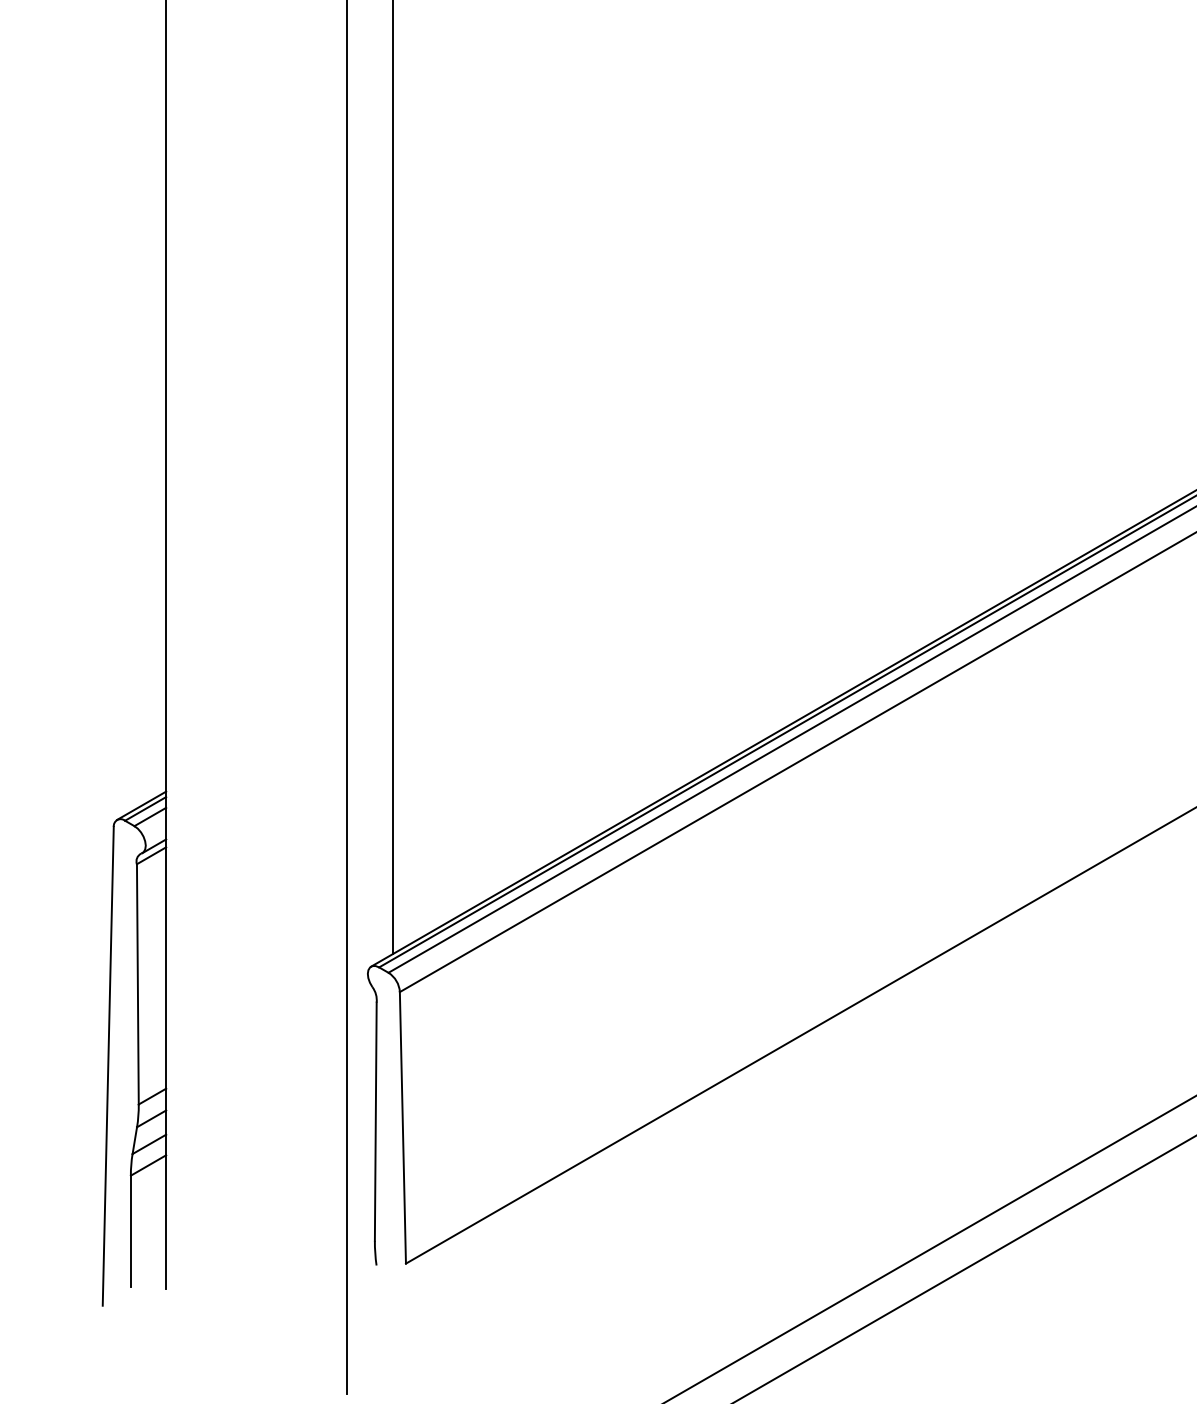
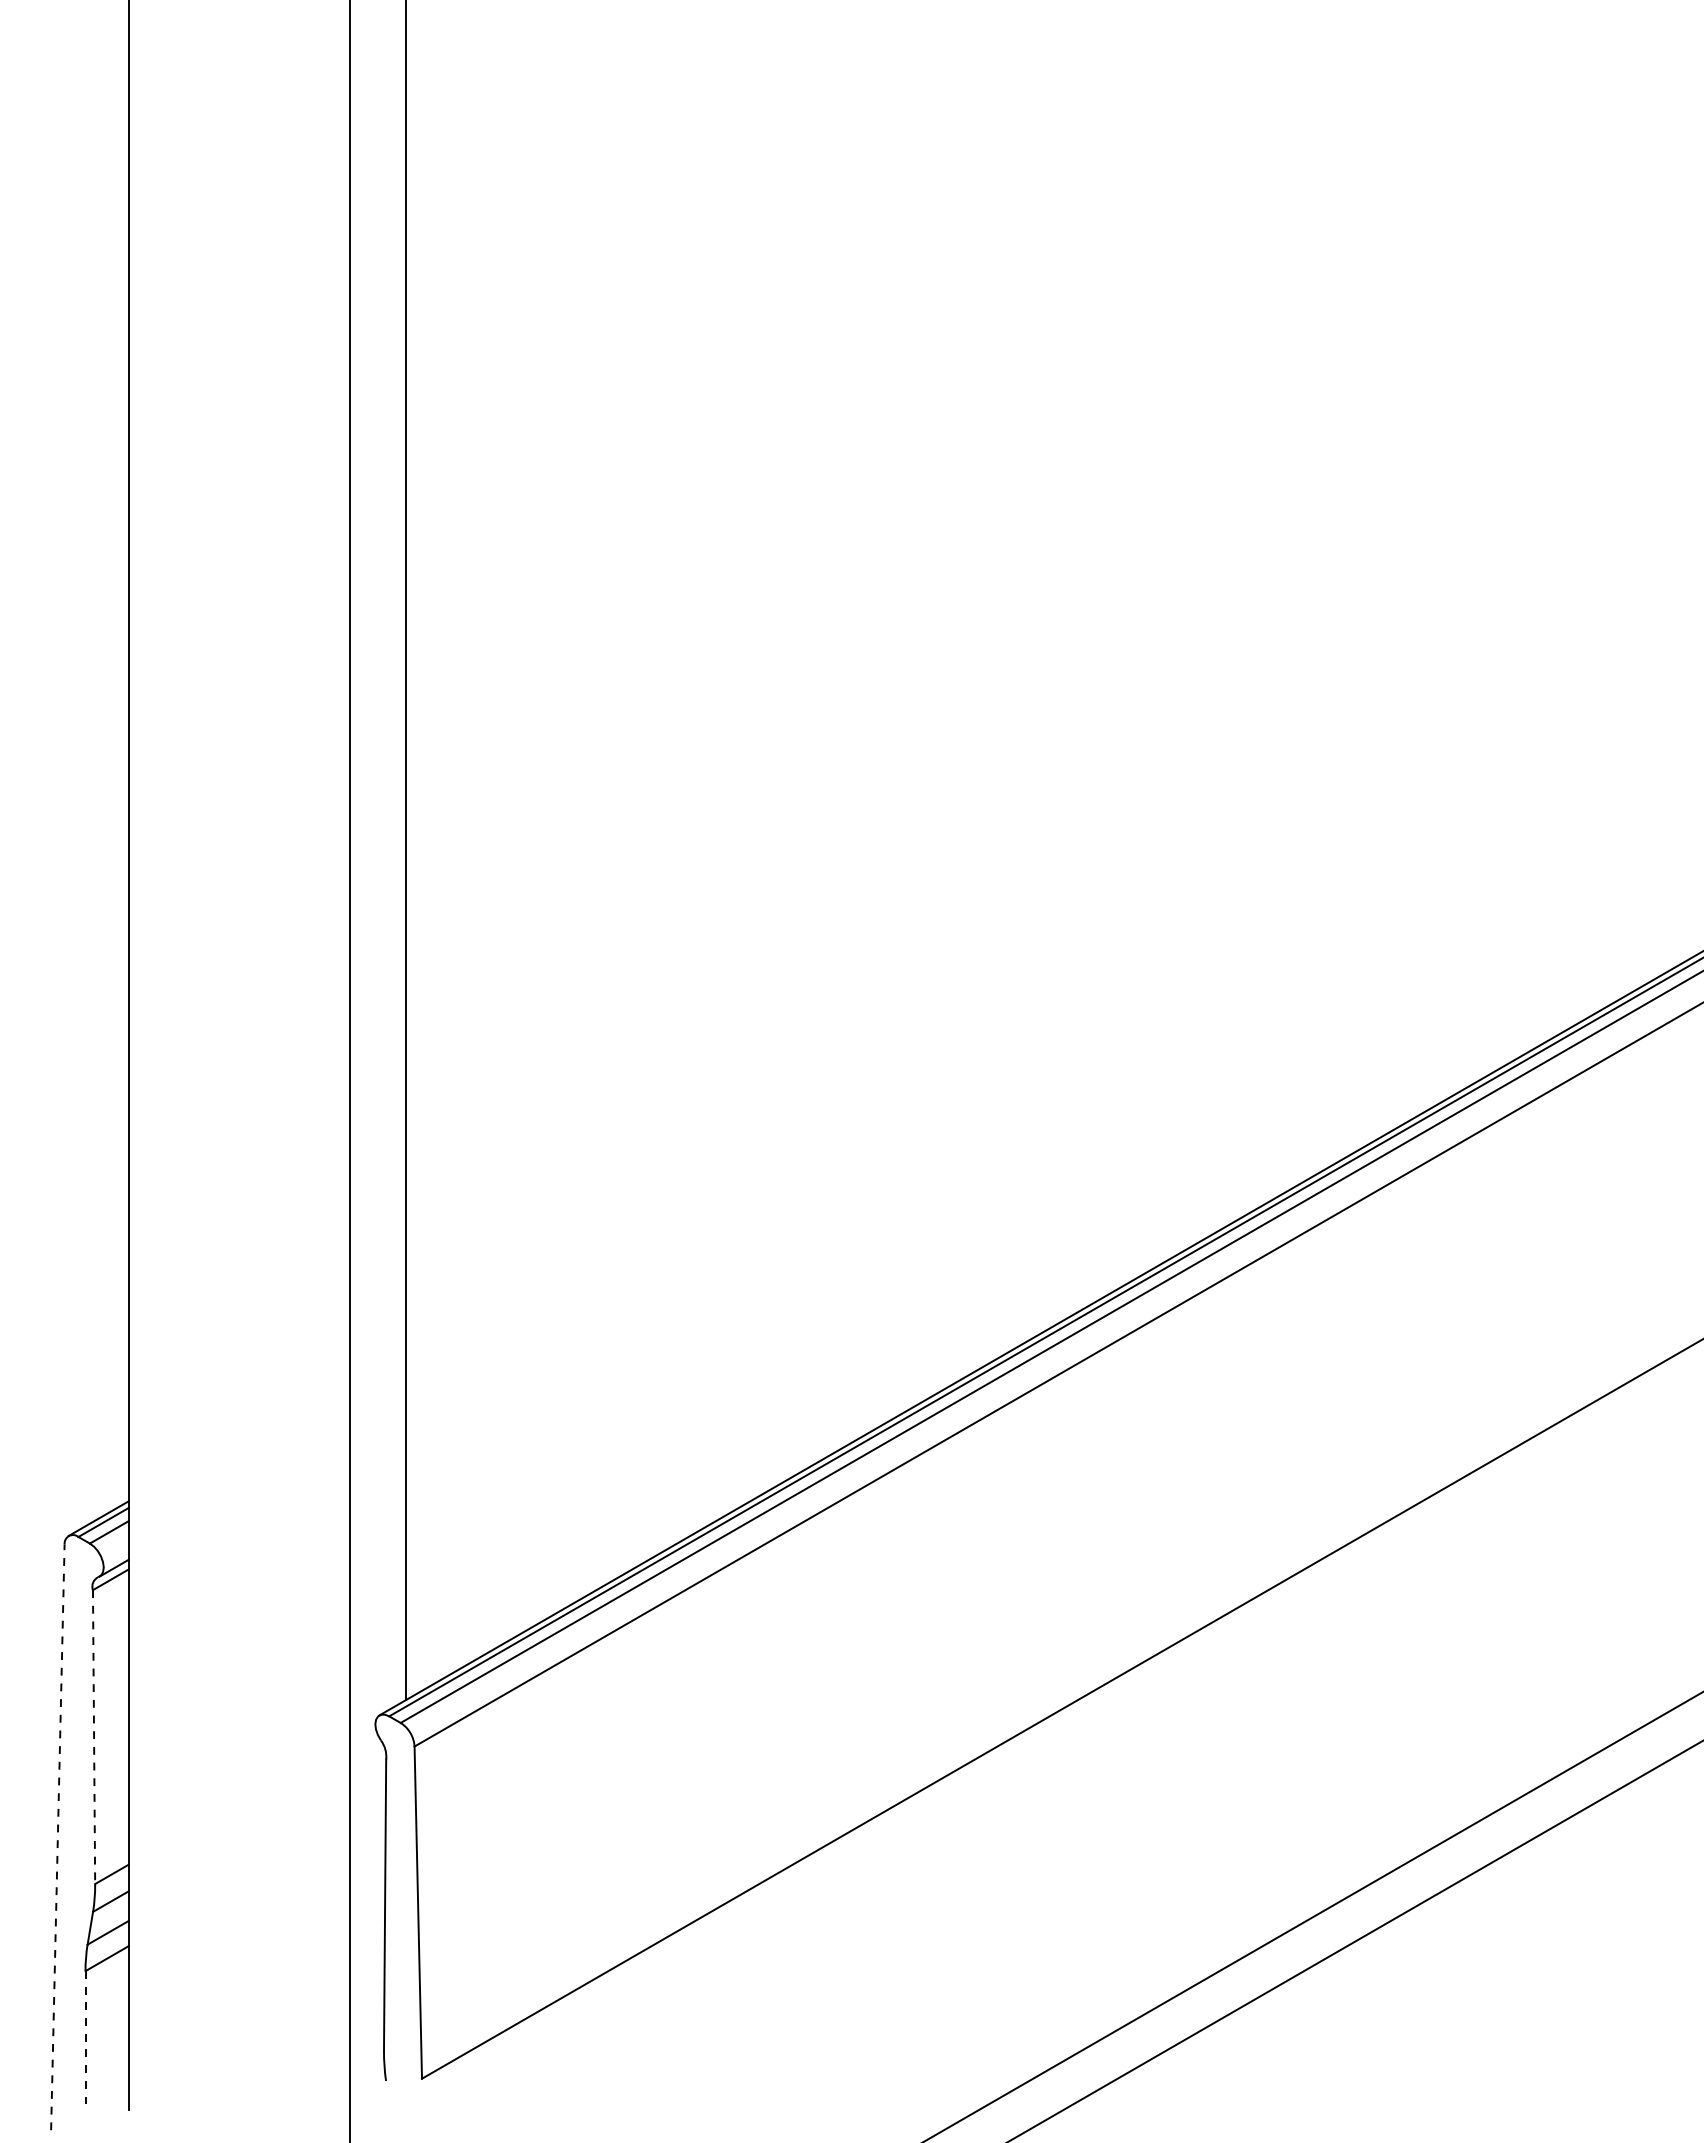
line: (138, 984) -> (94, 1737), solid -> dashed
line: (107, 1066) -> (57, 1837), solid -> dashed
line: (130, 1231) -> (85, 2039), solid -> dashed

